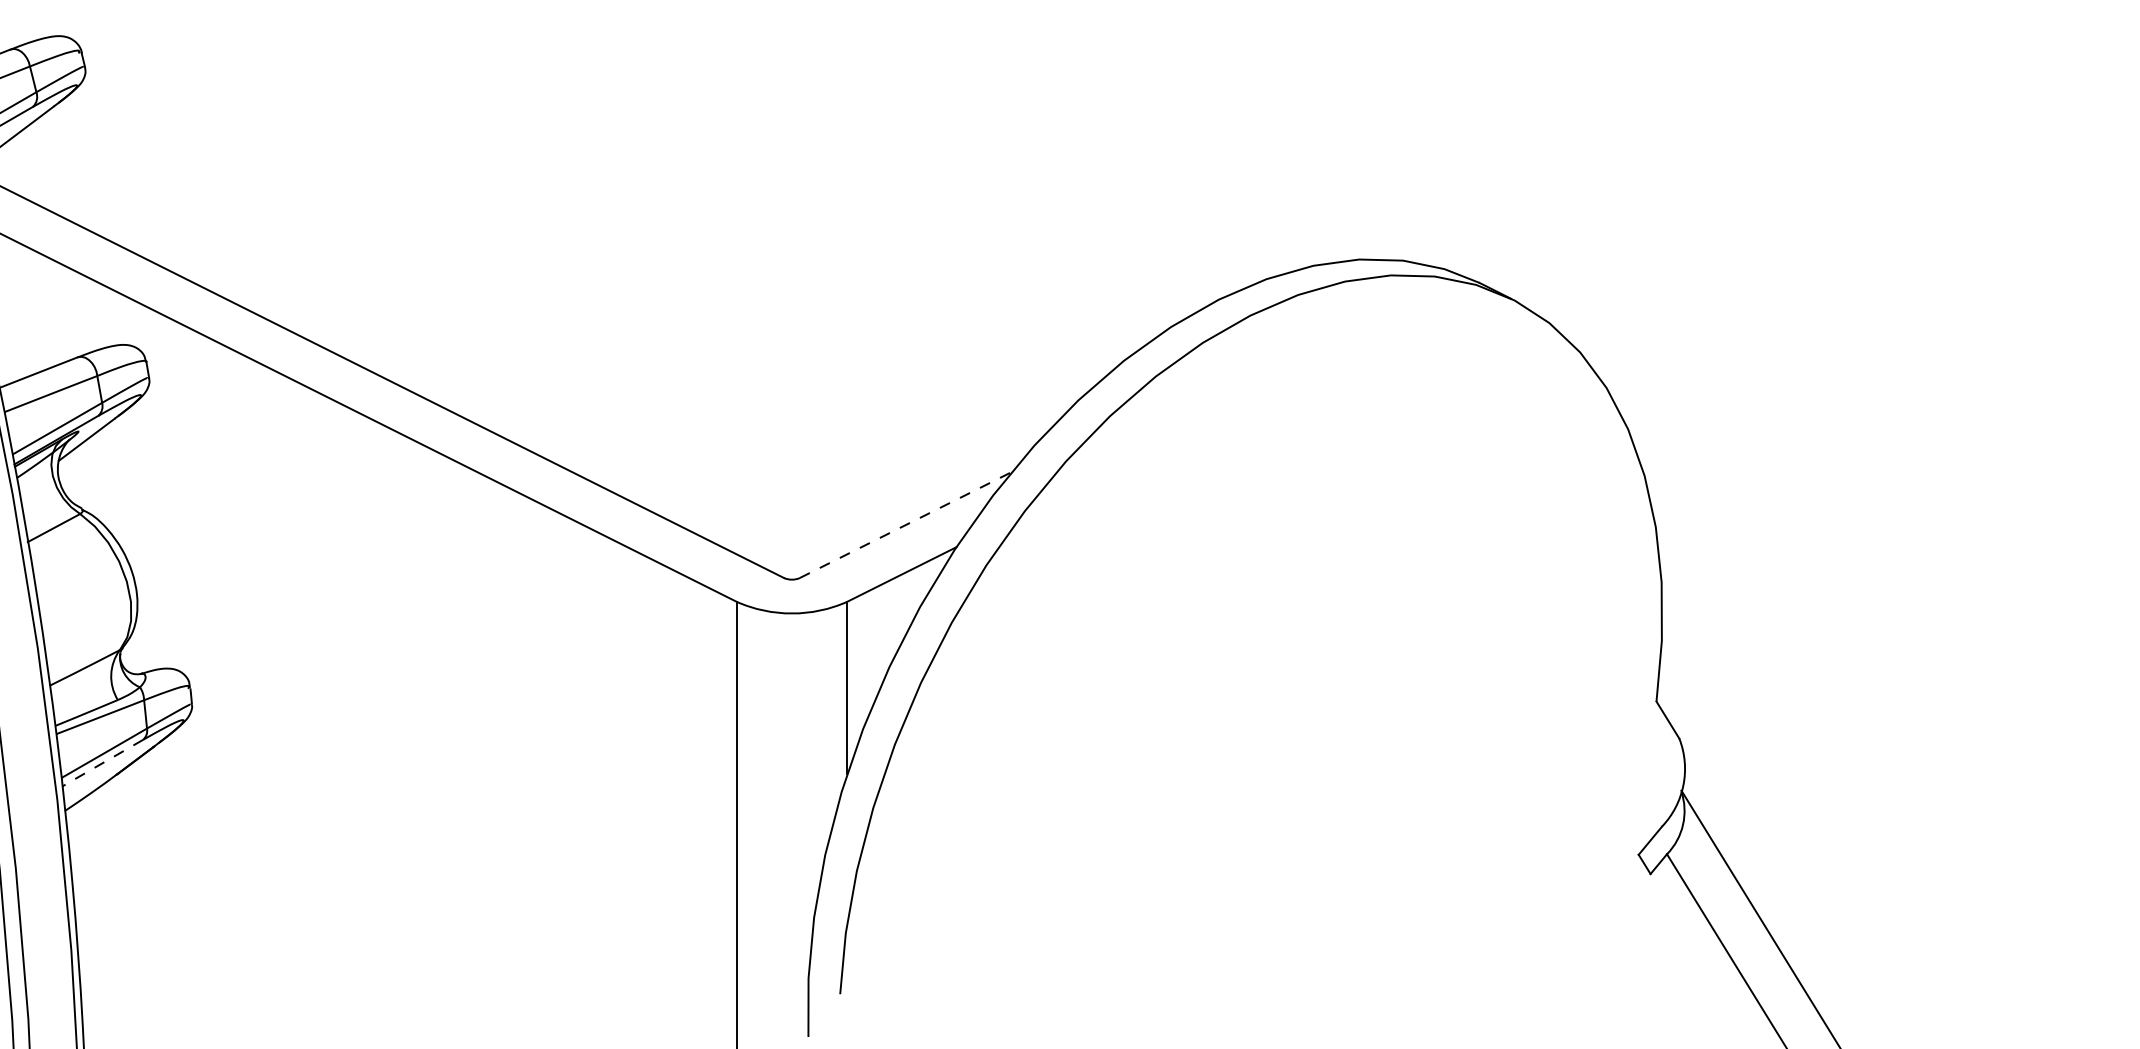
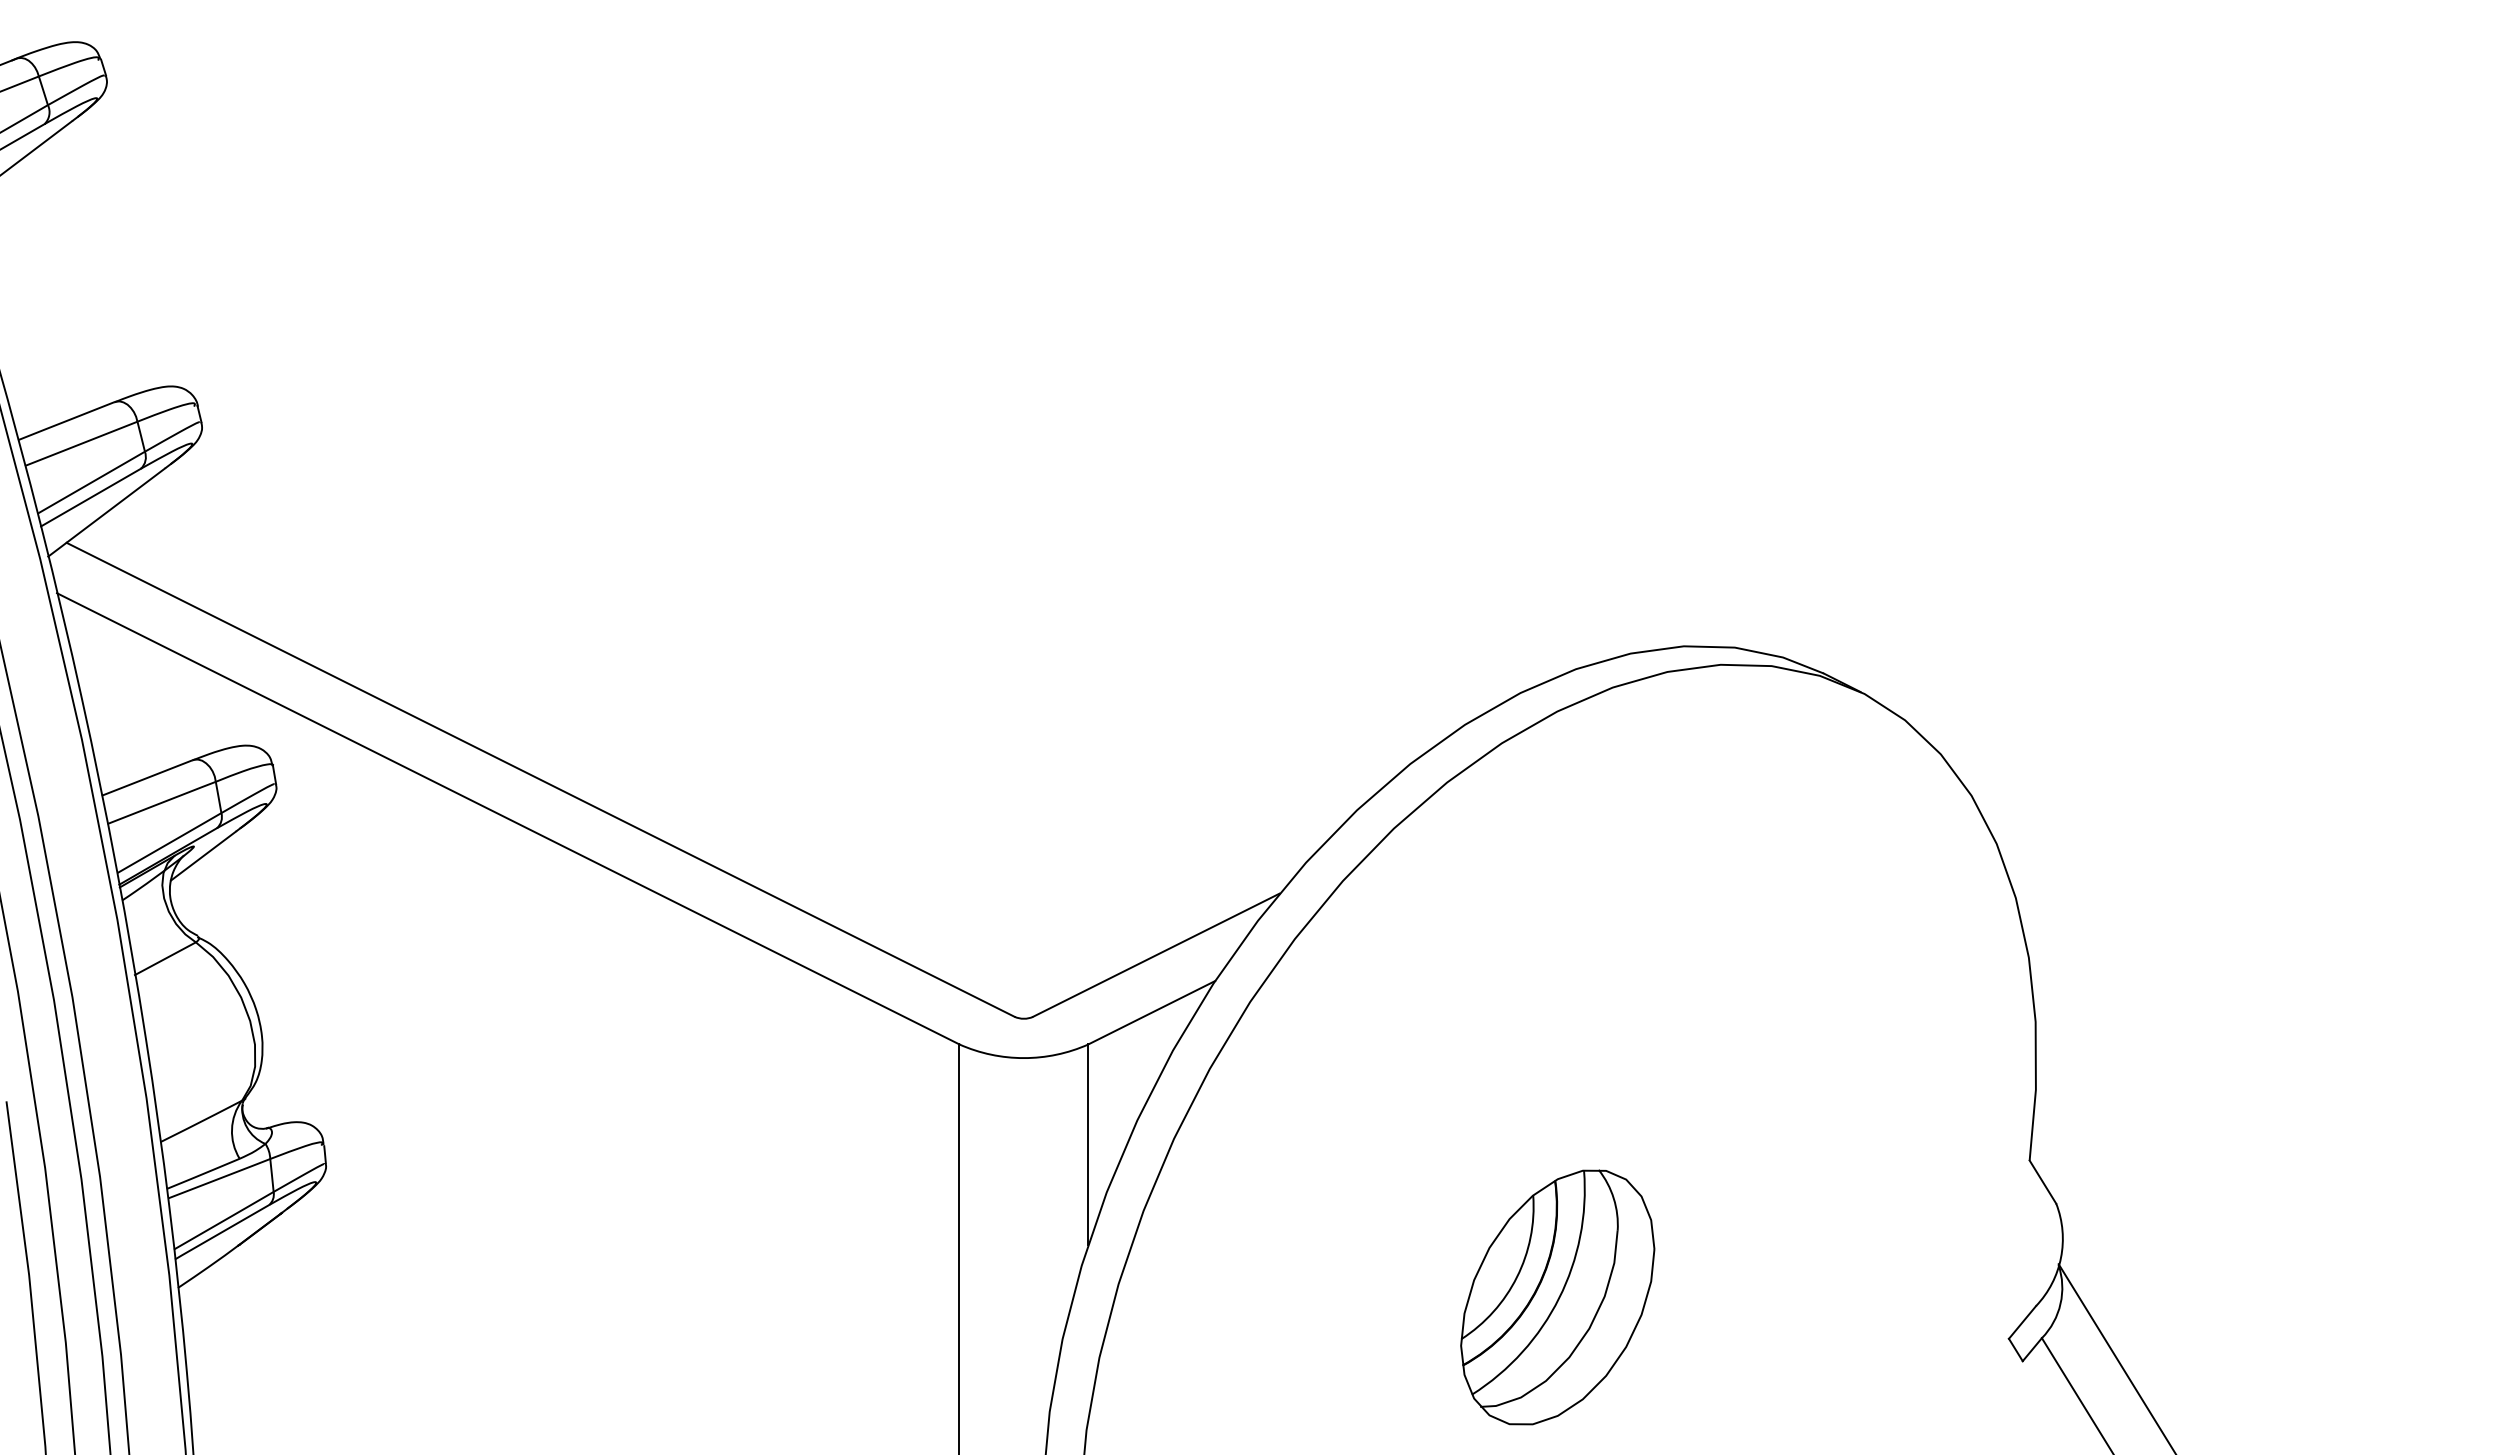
line: (905, 525) -> (1156, 955), dashed -> solid
line: (102, 763) -> (221, 1232), dashed -> solid
part: (1250, 819) -> (1557, 1297), added

